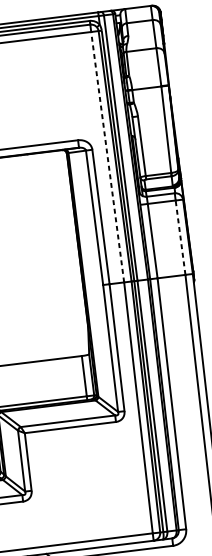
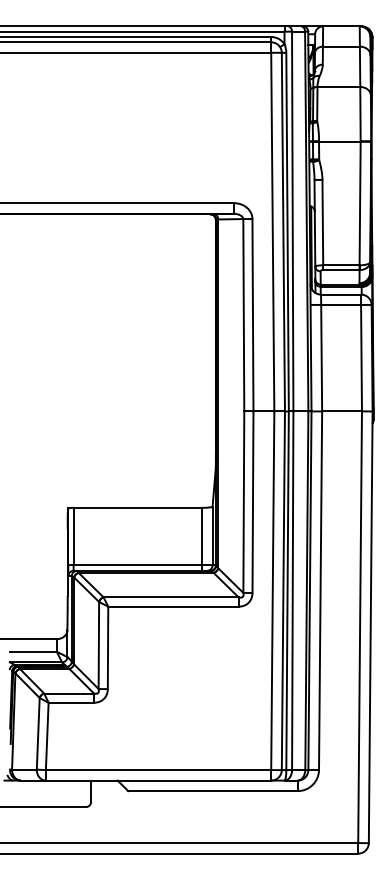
line: (107, 156) -> (272, 231), dashed -> solid
line: (180, 237) -> (361, 357), dashed -> solid

